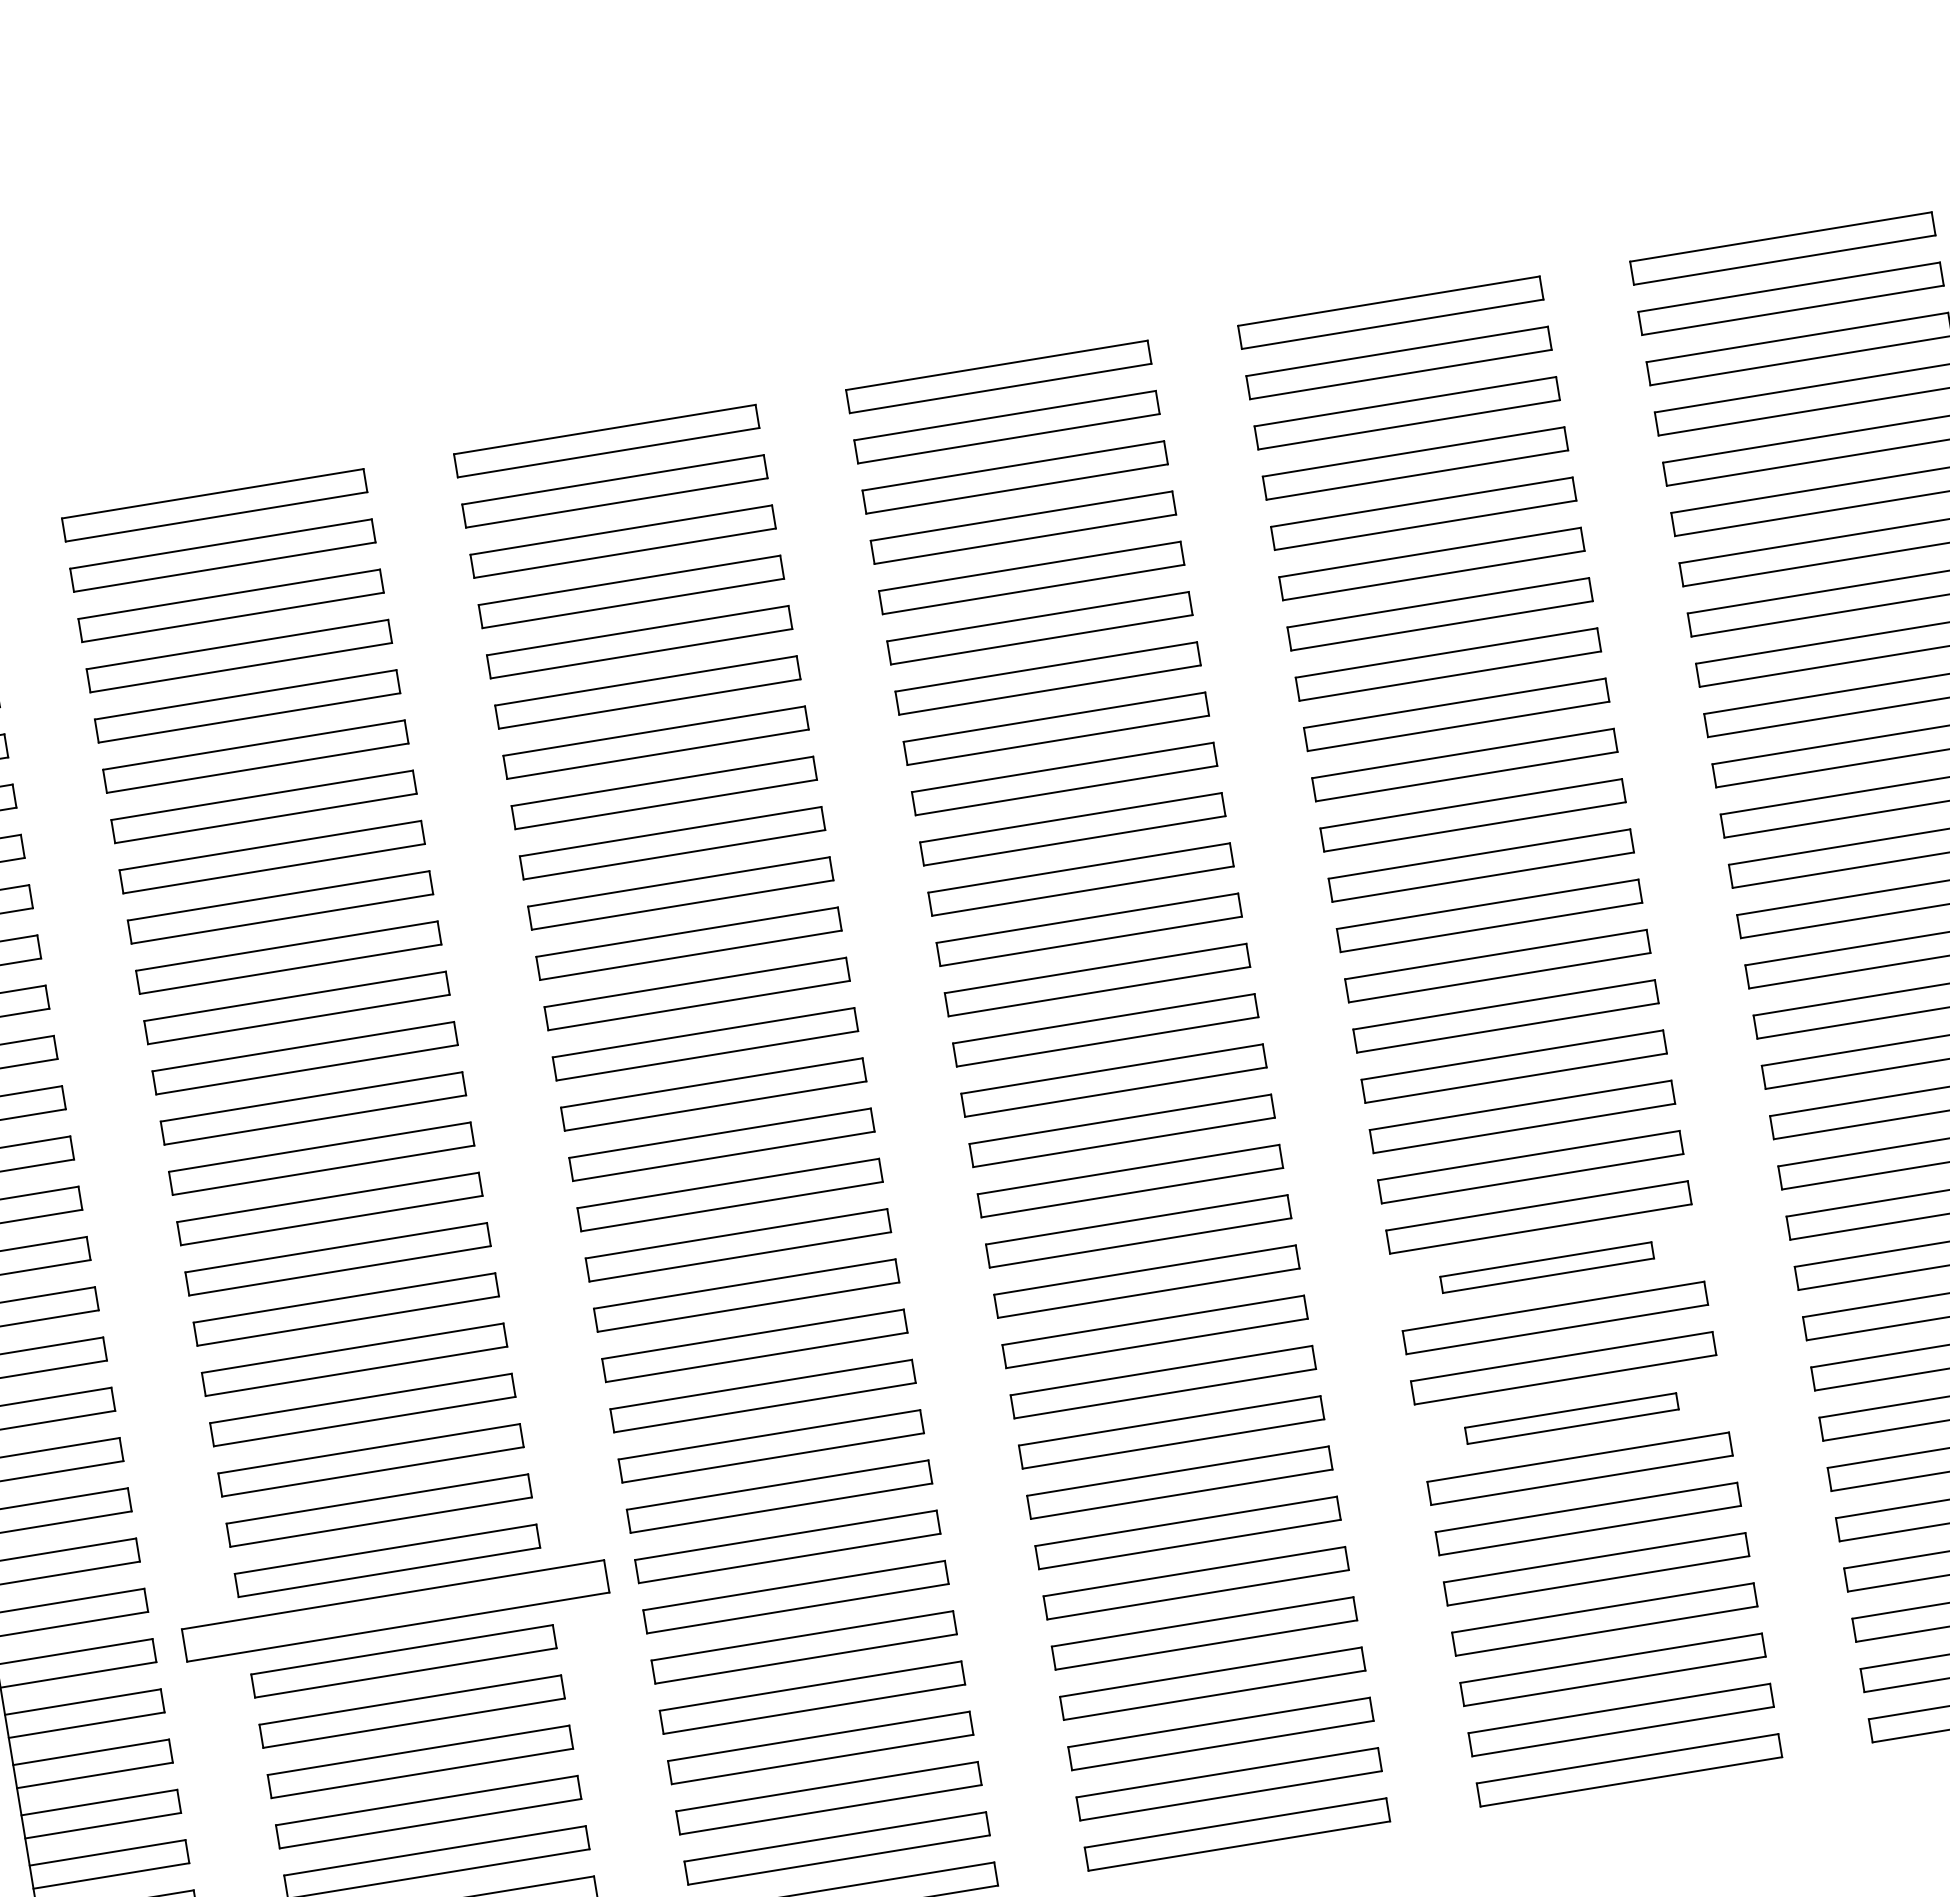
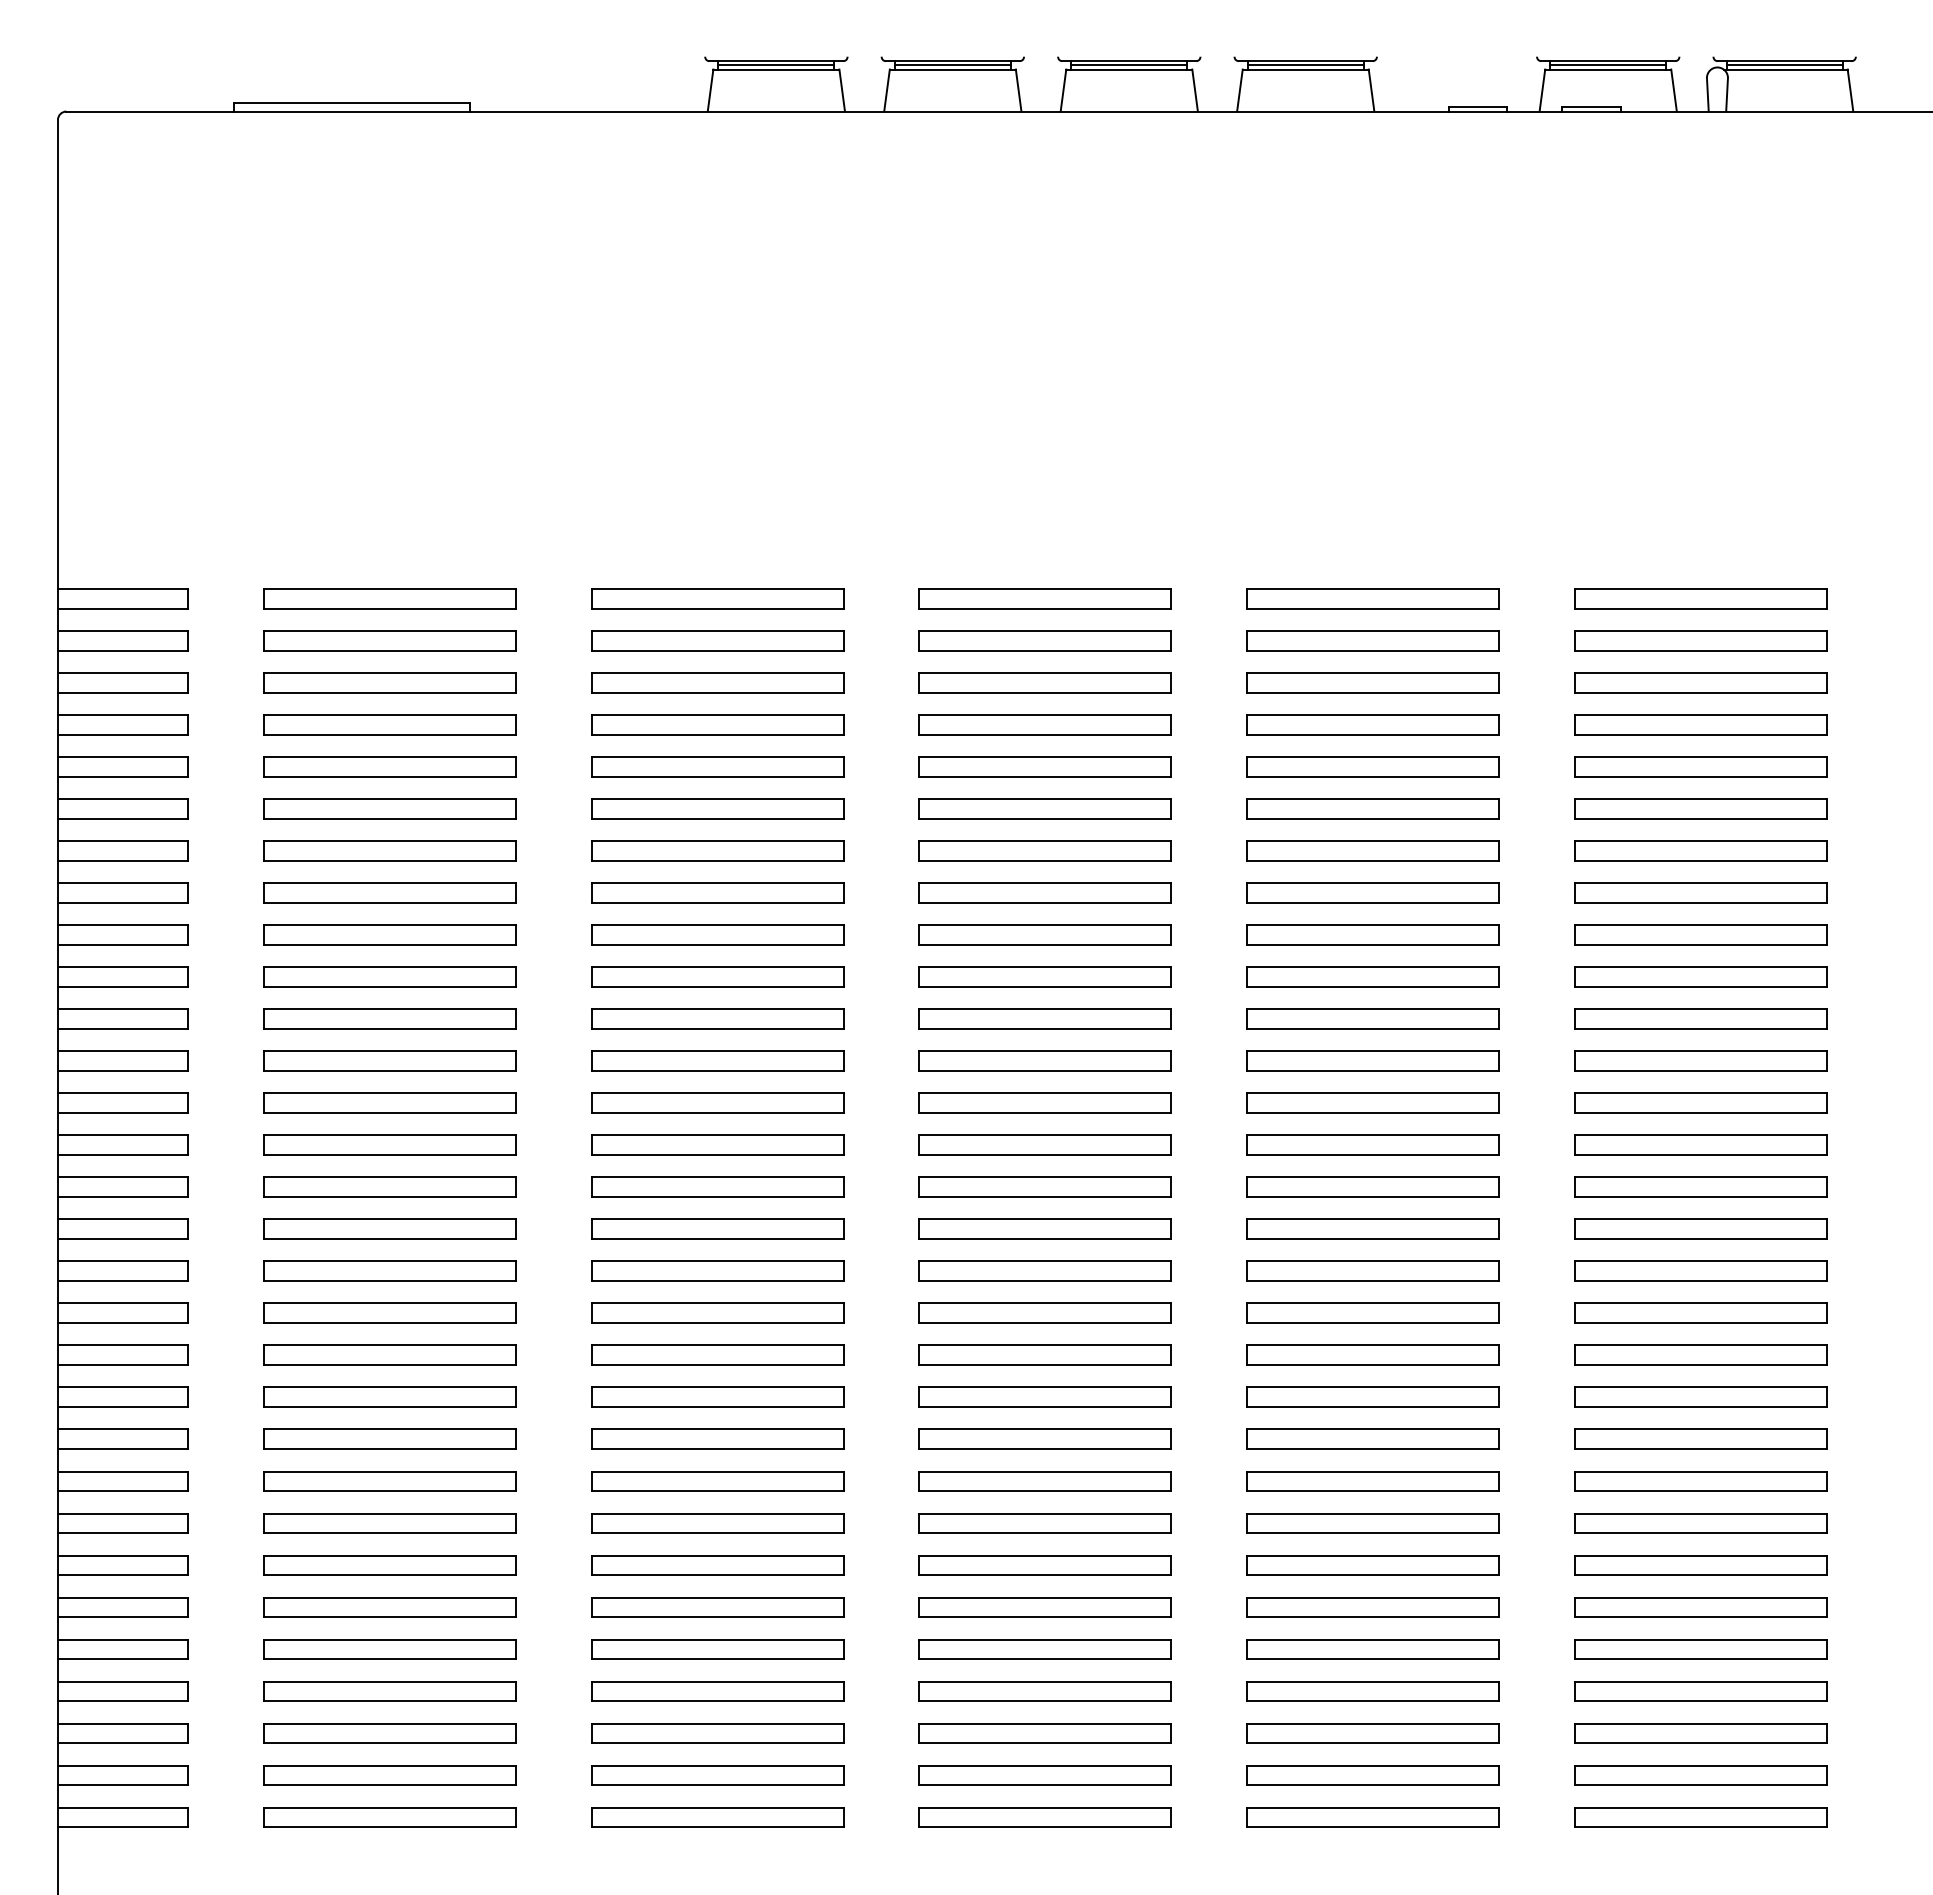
part: (1546, 1267) -> (1372, 1396), size x1.43
part: (1571, 1418) -> (1372, 1523), size x1.43
part: (395, 1611) -> (389, 1523), size x0.71

